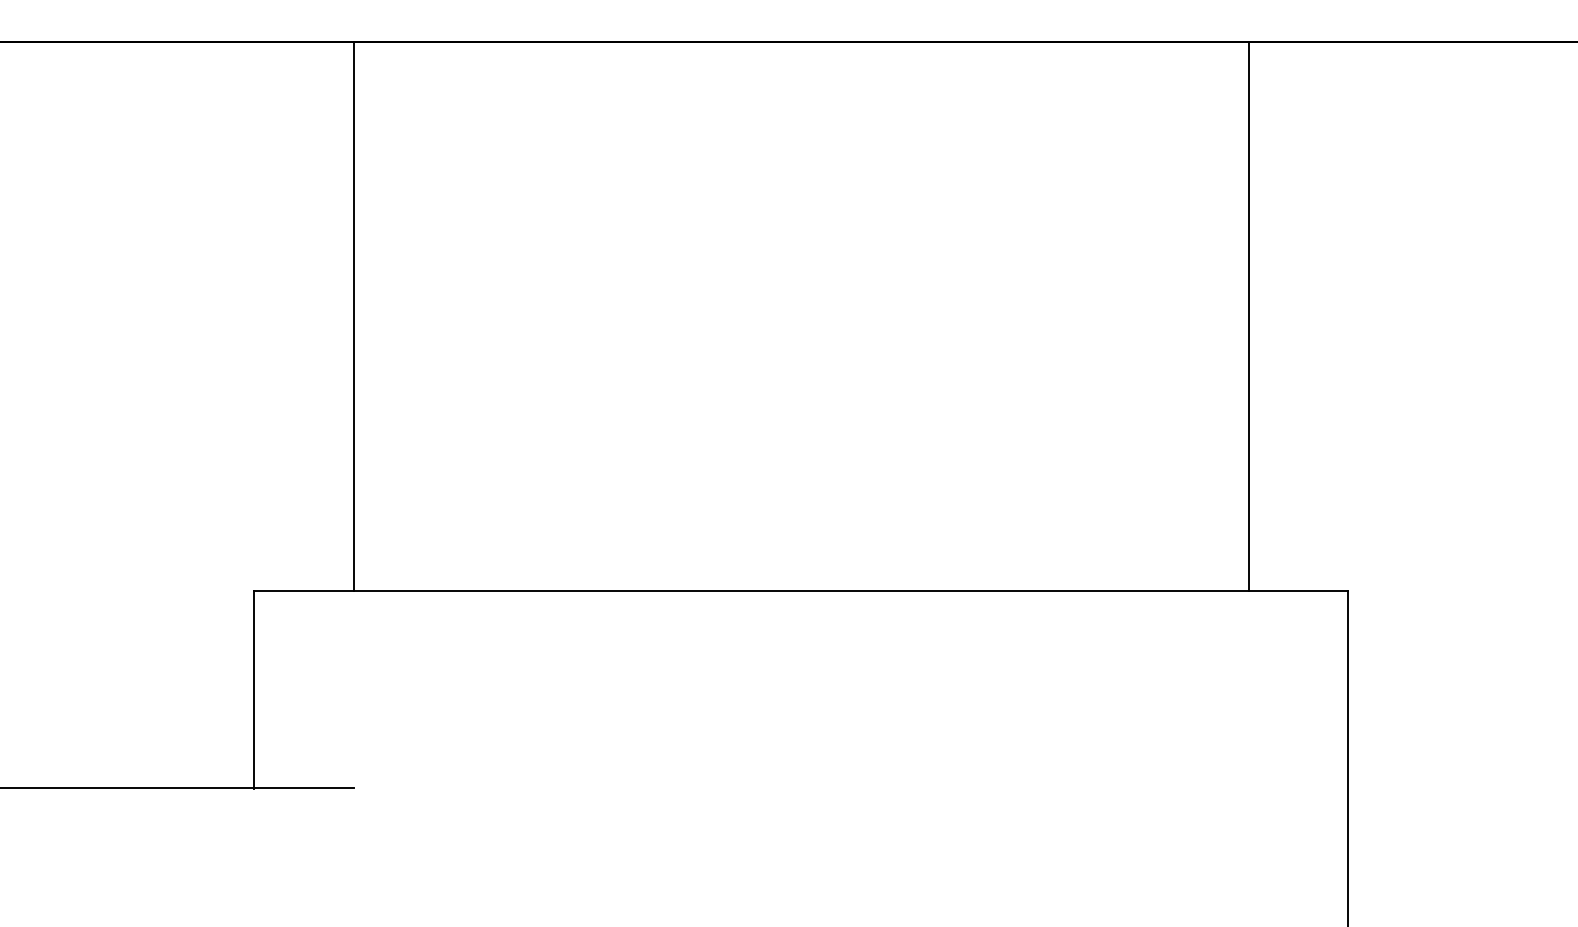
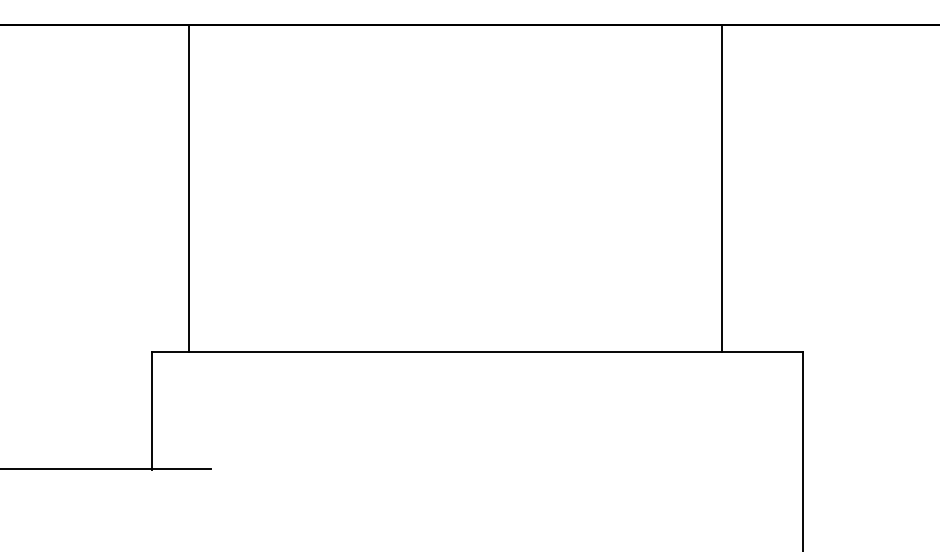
line: (353, 316) -> (188, 188), moved
line: (1248, 316) -> (721, 188), moved

